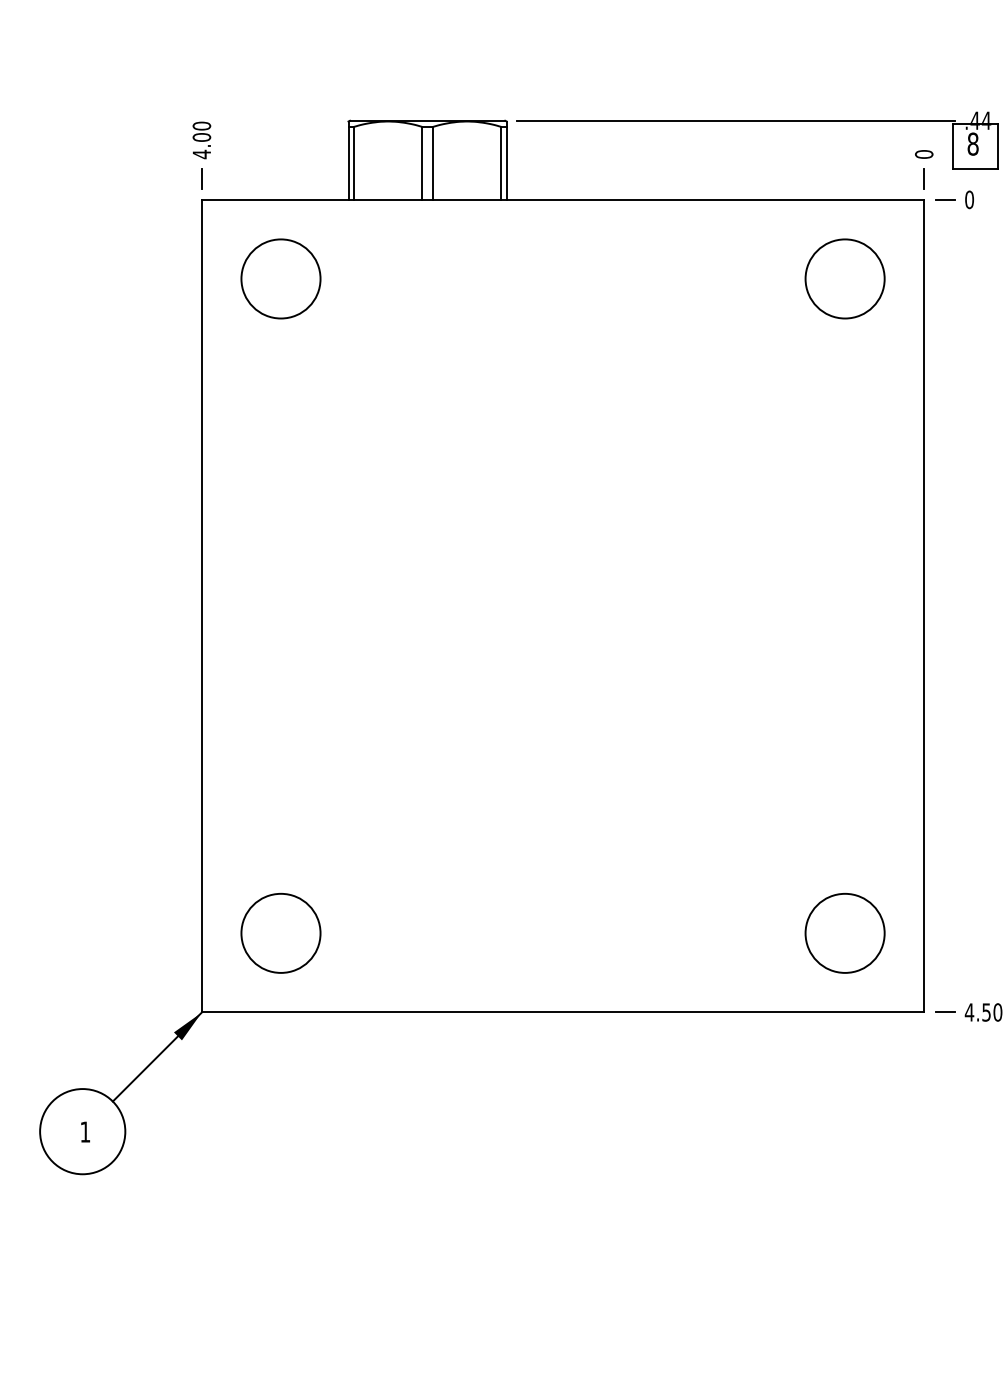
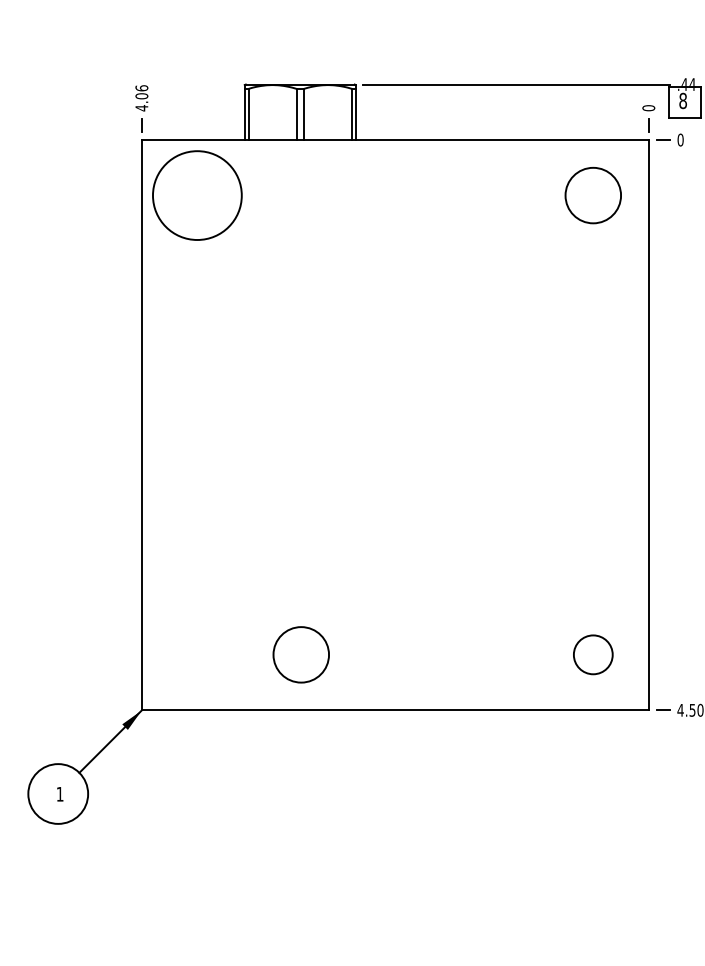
text: (201, 125) -> (141, 87), 4.00 -> 4.06
circle: (280, 278) -> (197, 195), size x1.6
circle: (844, 932) -> (592, 654), size x0.7
circle: (280, 933) -> (300, 654), moved

